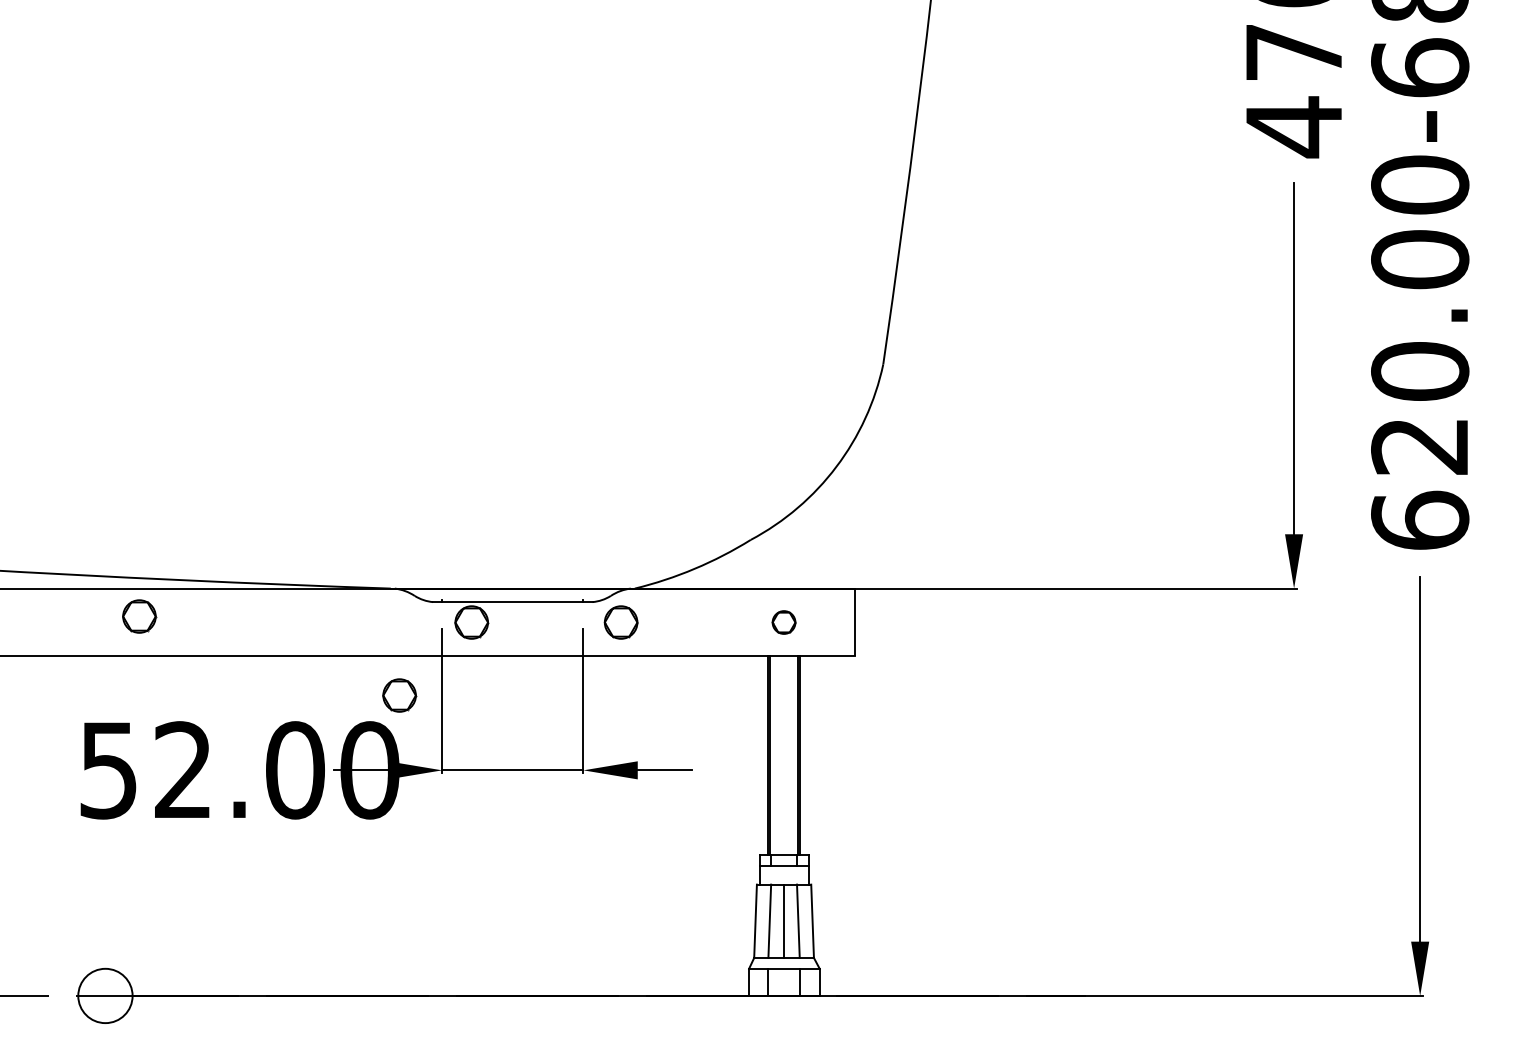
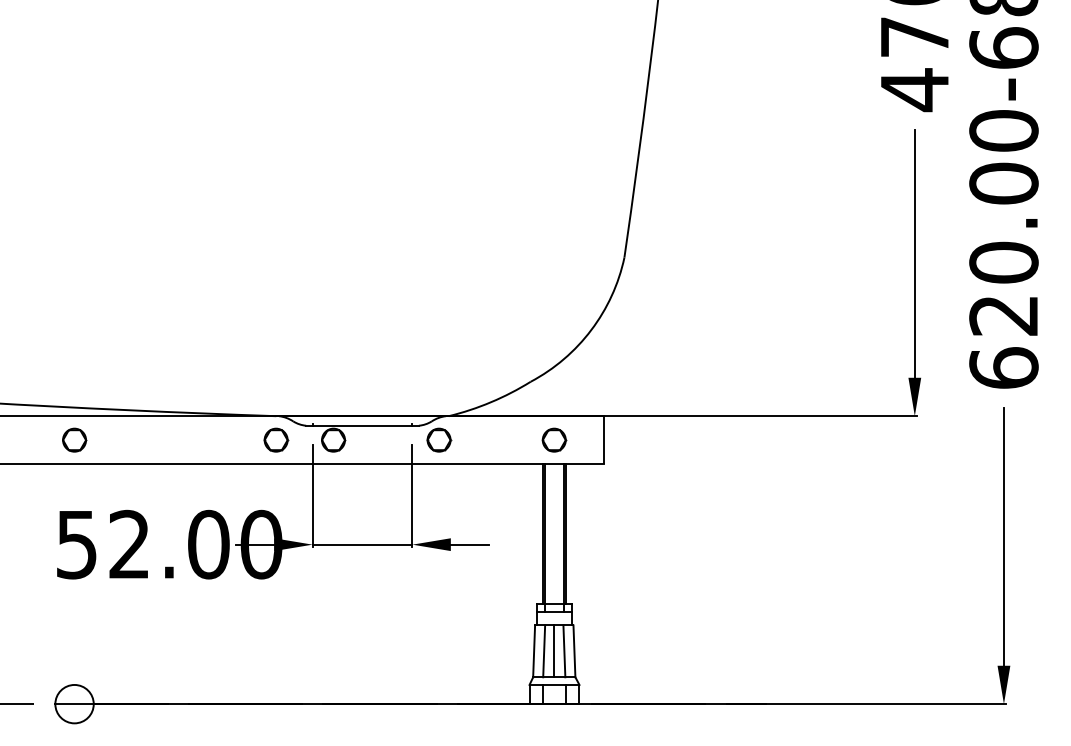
part: (139, 616) -> (74, 440), moved
part: (783, 622) -> (553, 440), size x1.43
part: (399, 695) -> (276, 440), moved

